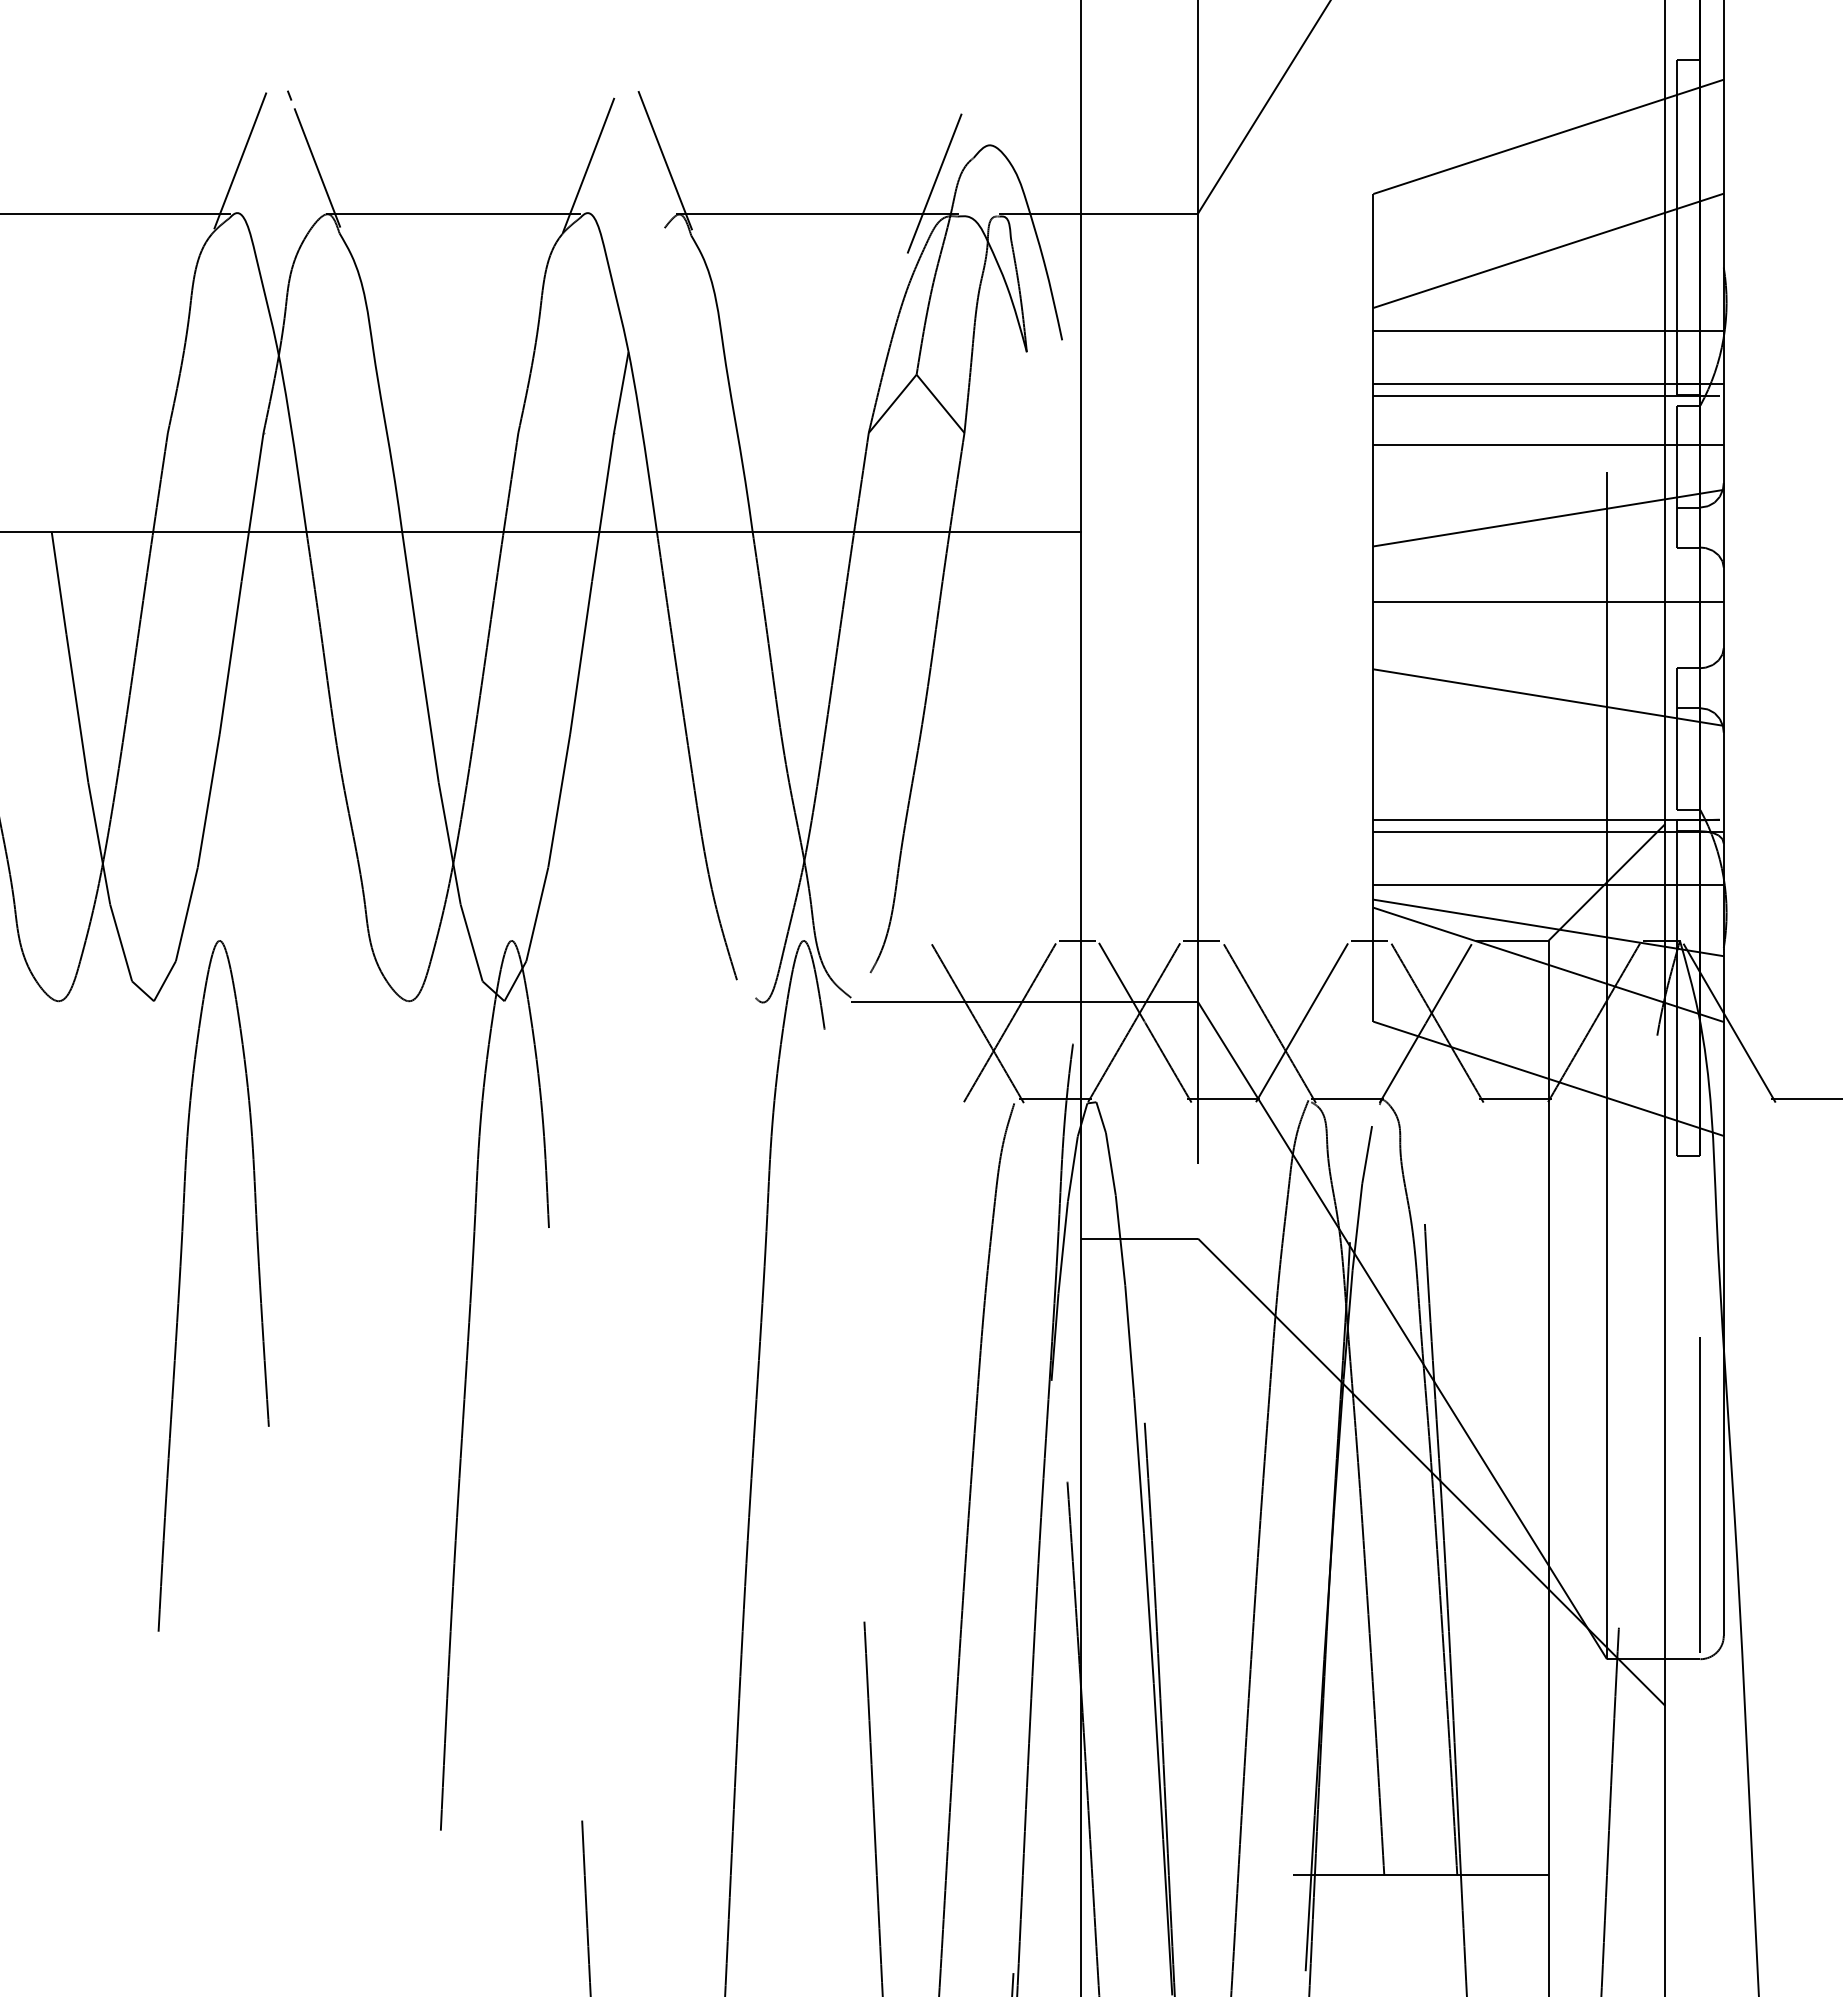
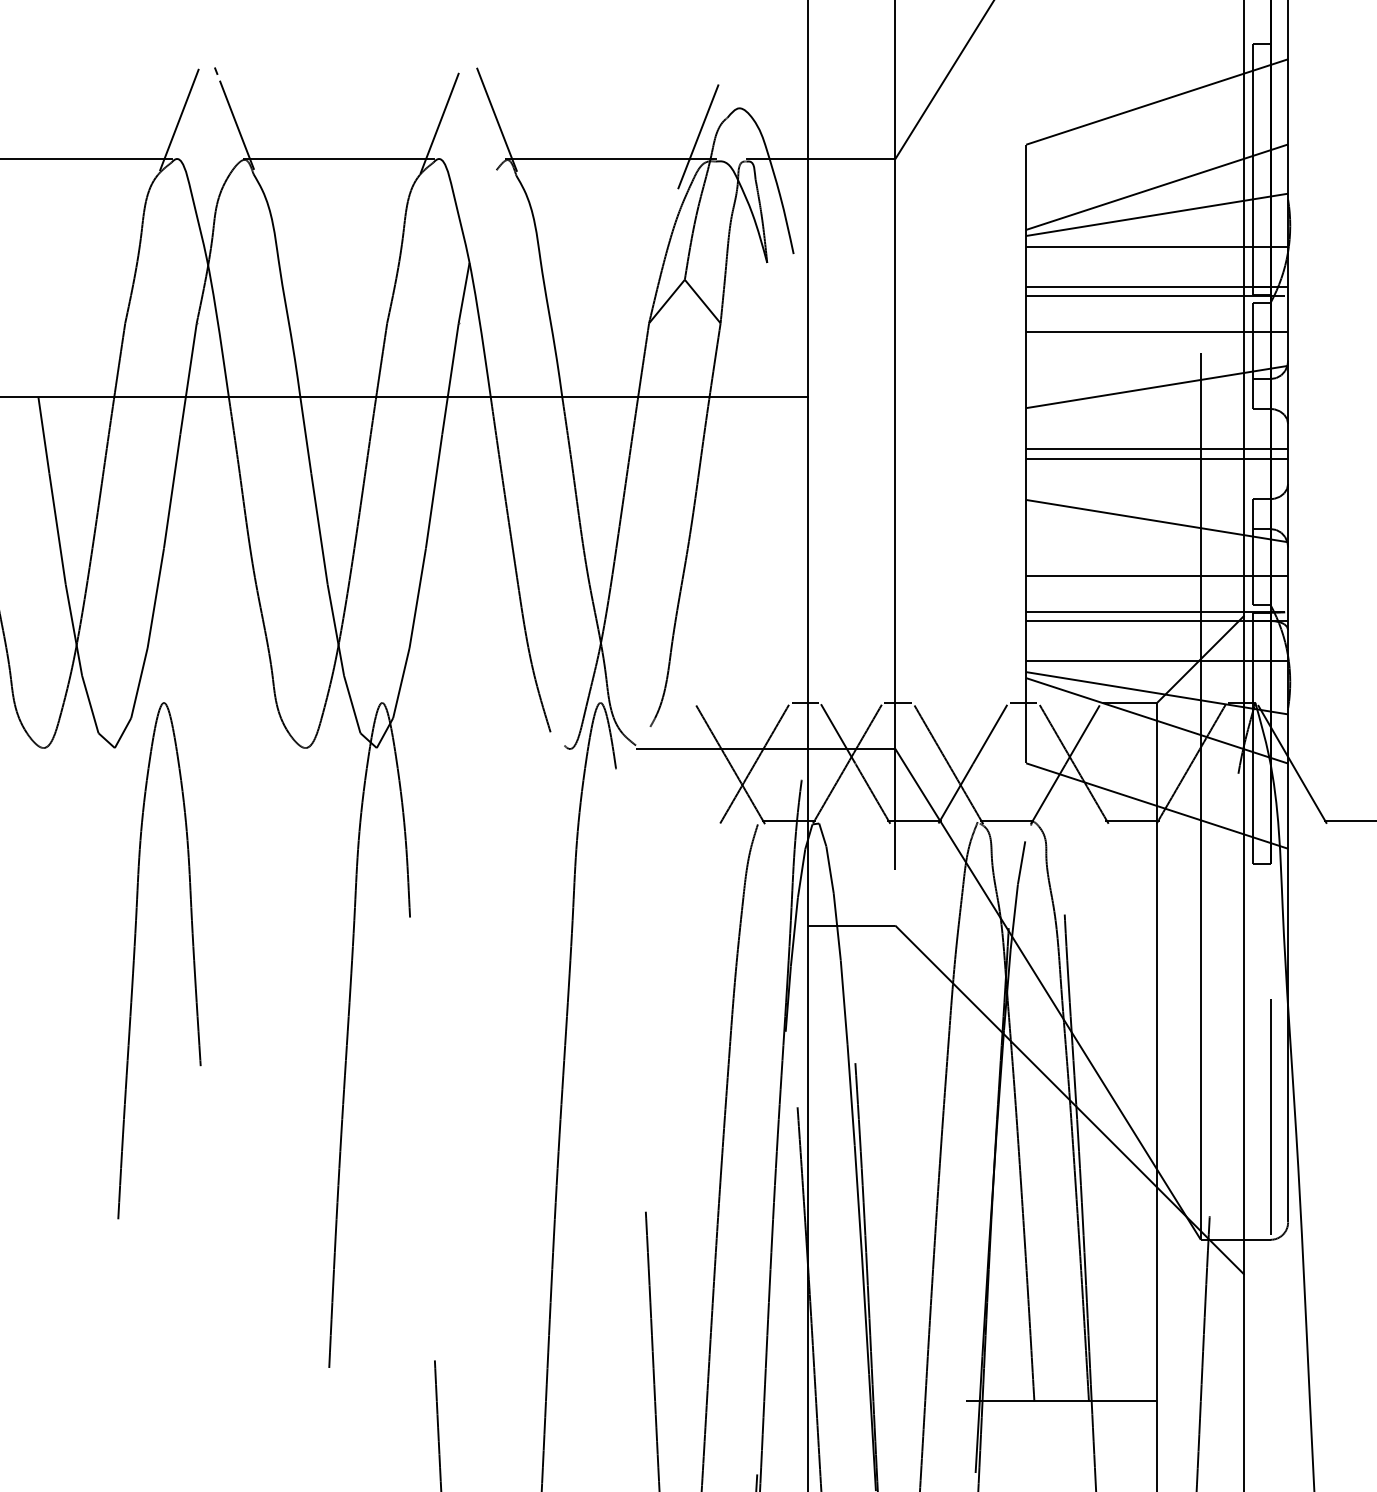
line: (1548, 287) -> (1157, 214), added
line: (1548, 614) -> (1157, 458), added
line: (1548, 770) -> (1157, 575), added

